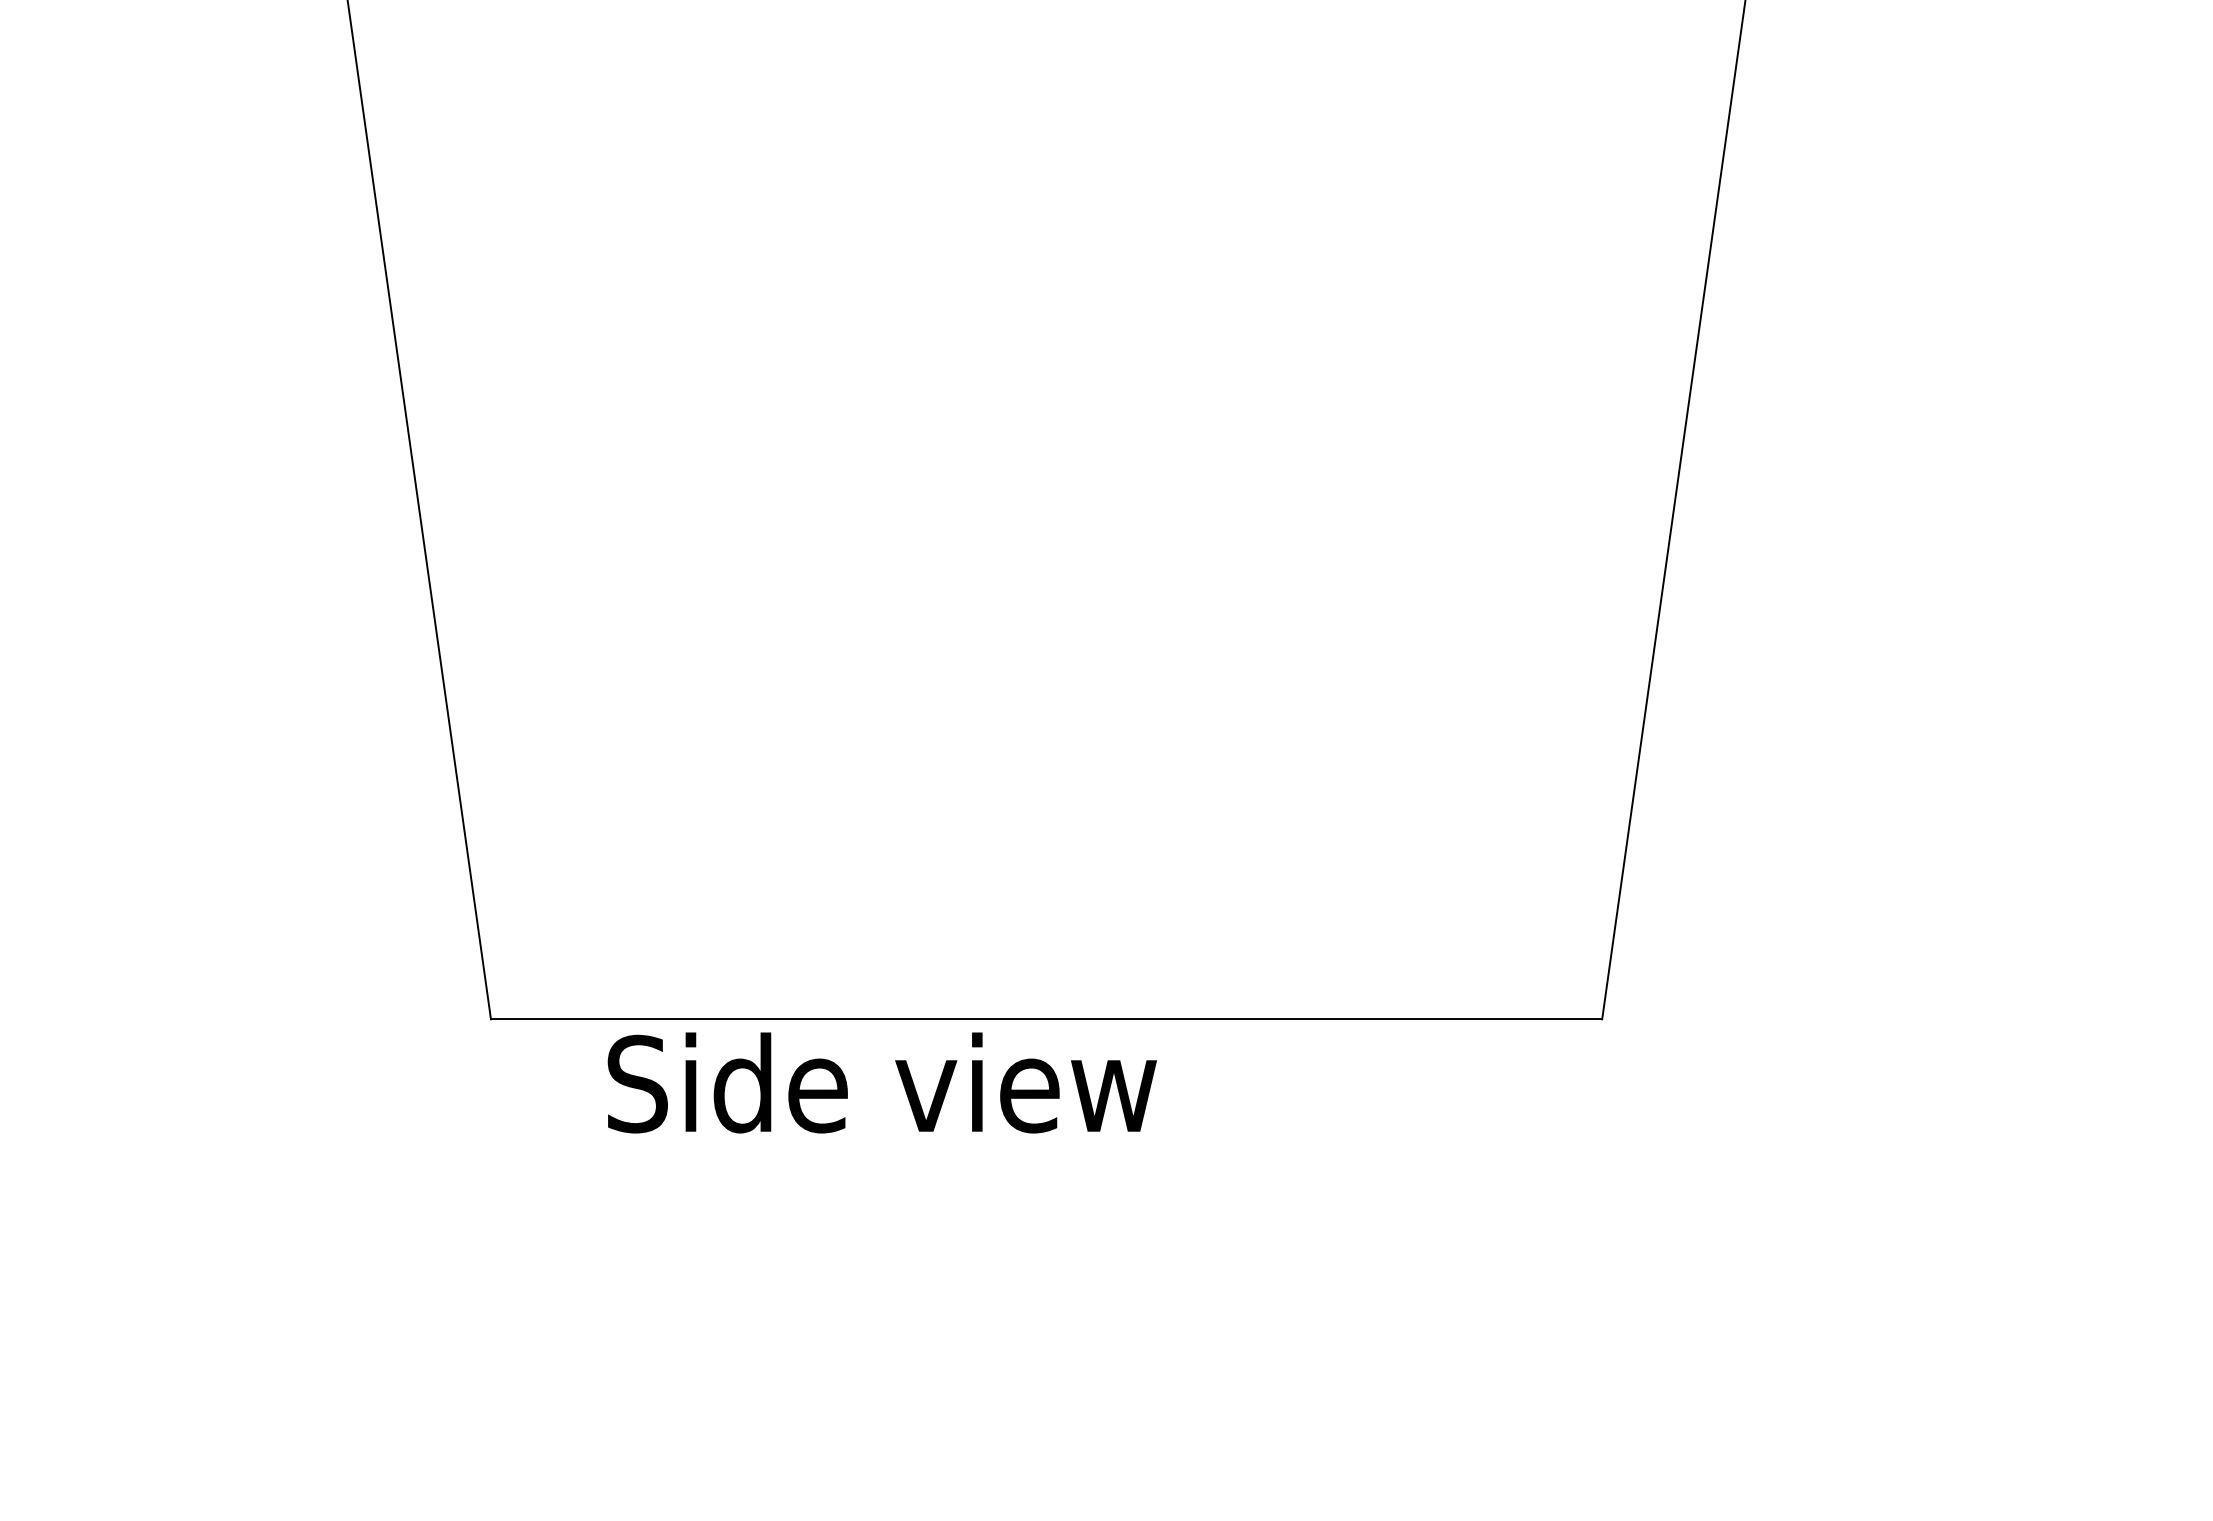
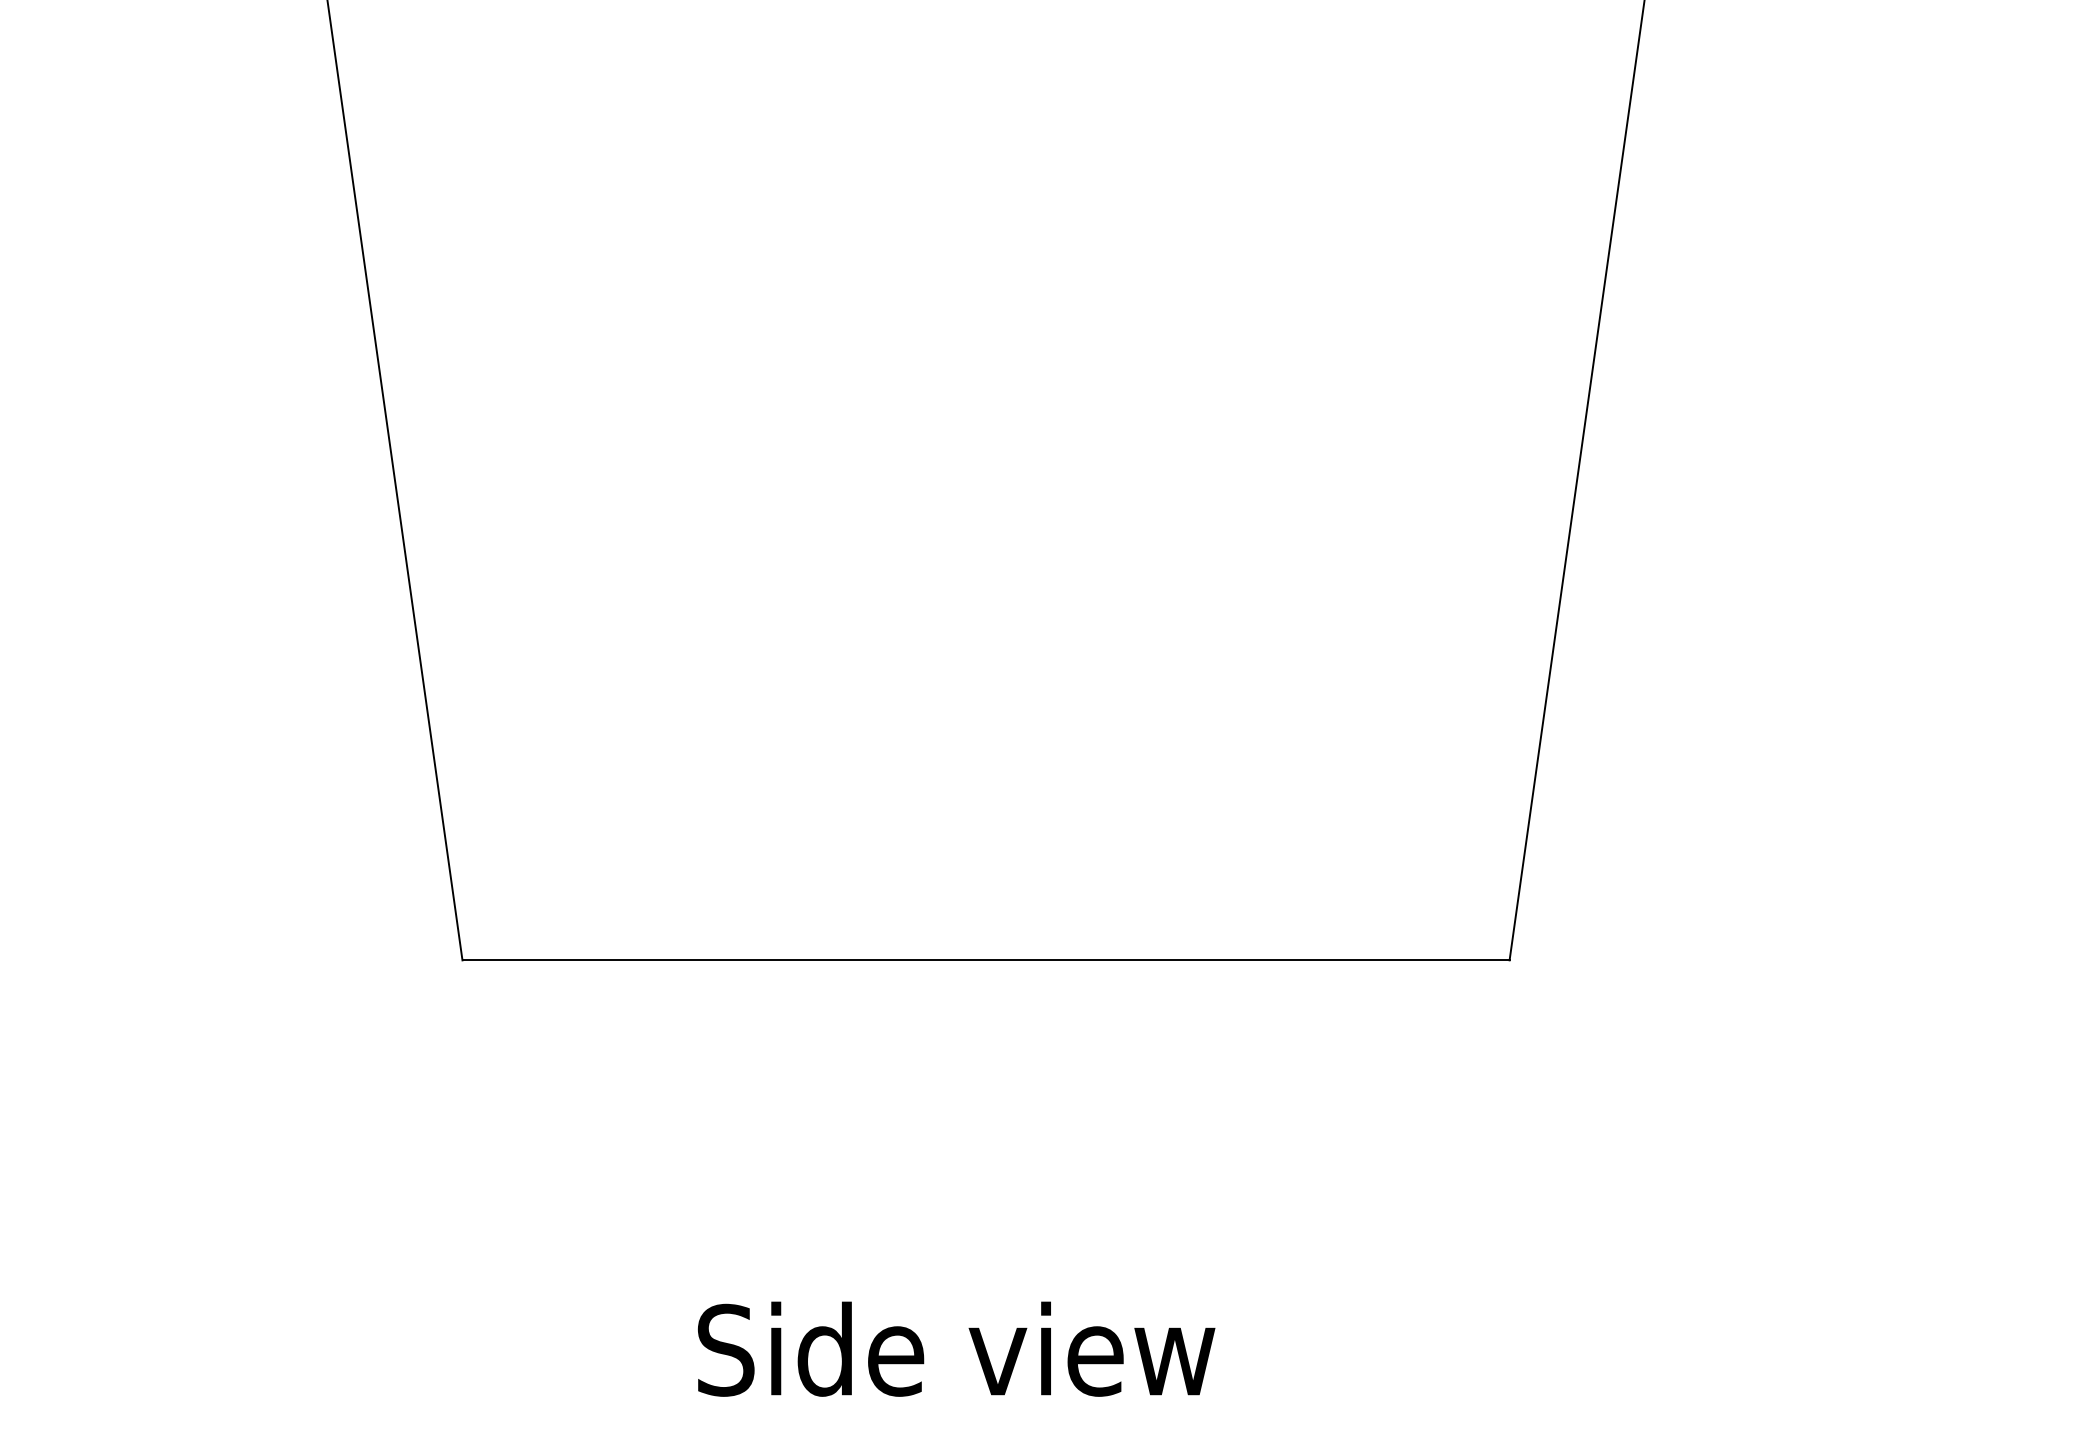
text: (881, 1082) -> (955, 1348), moved

